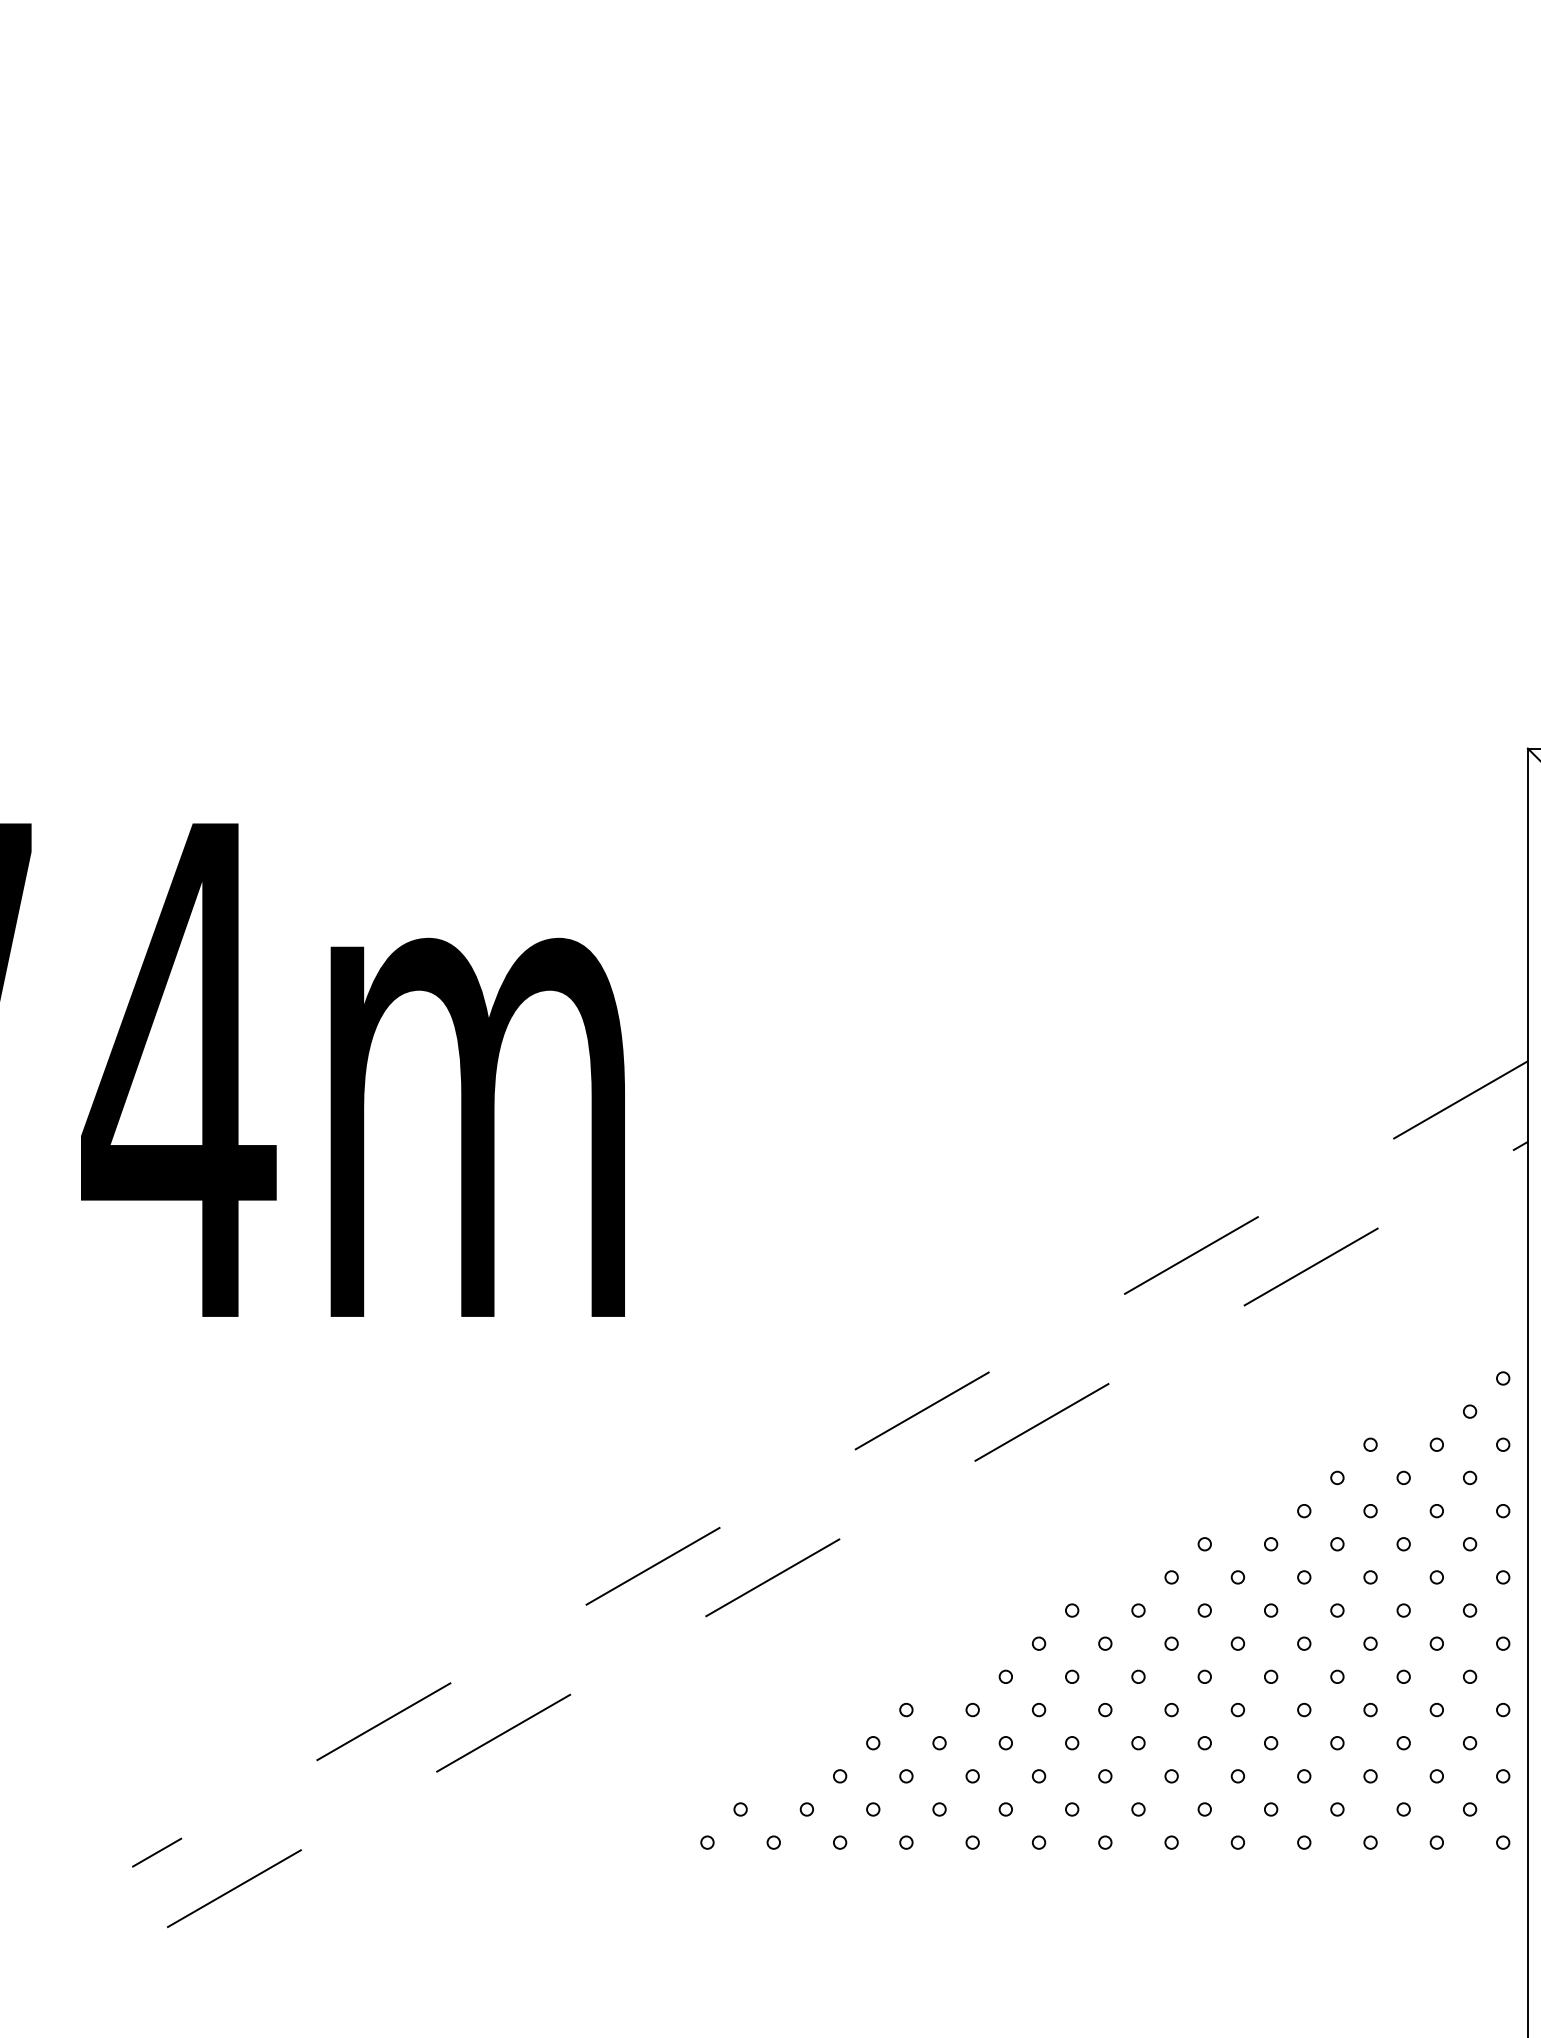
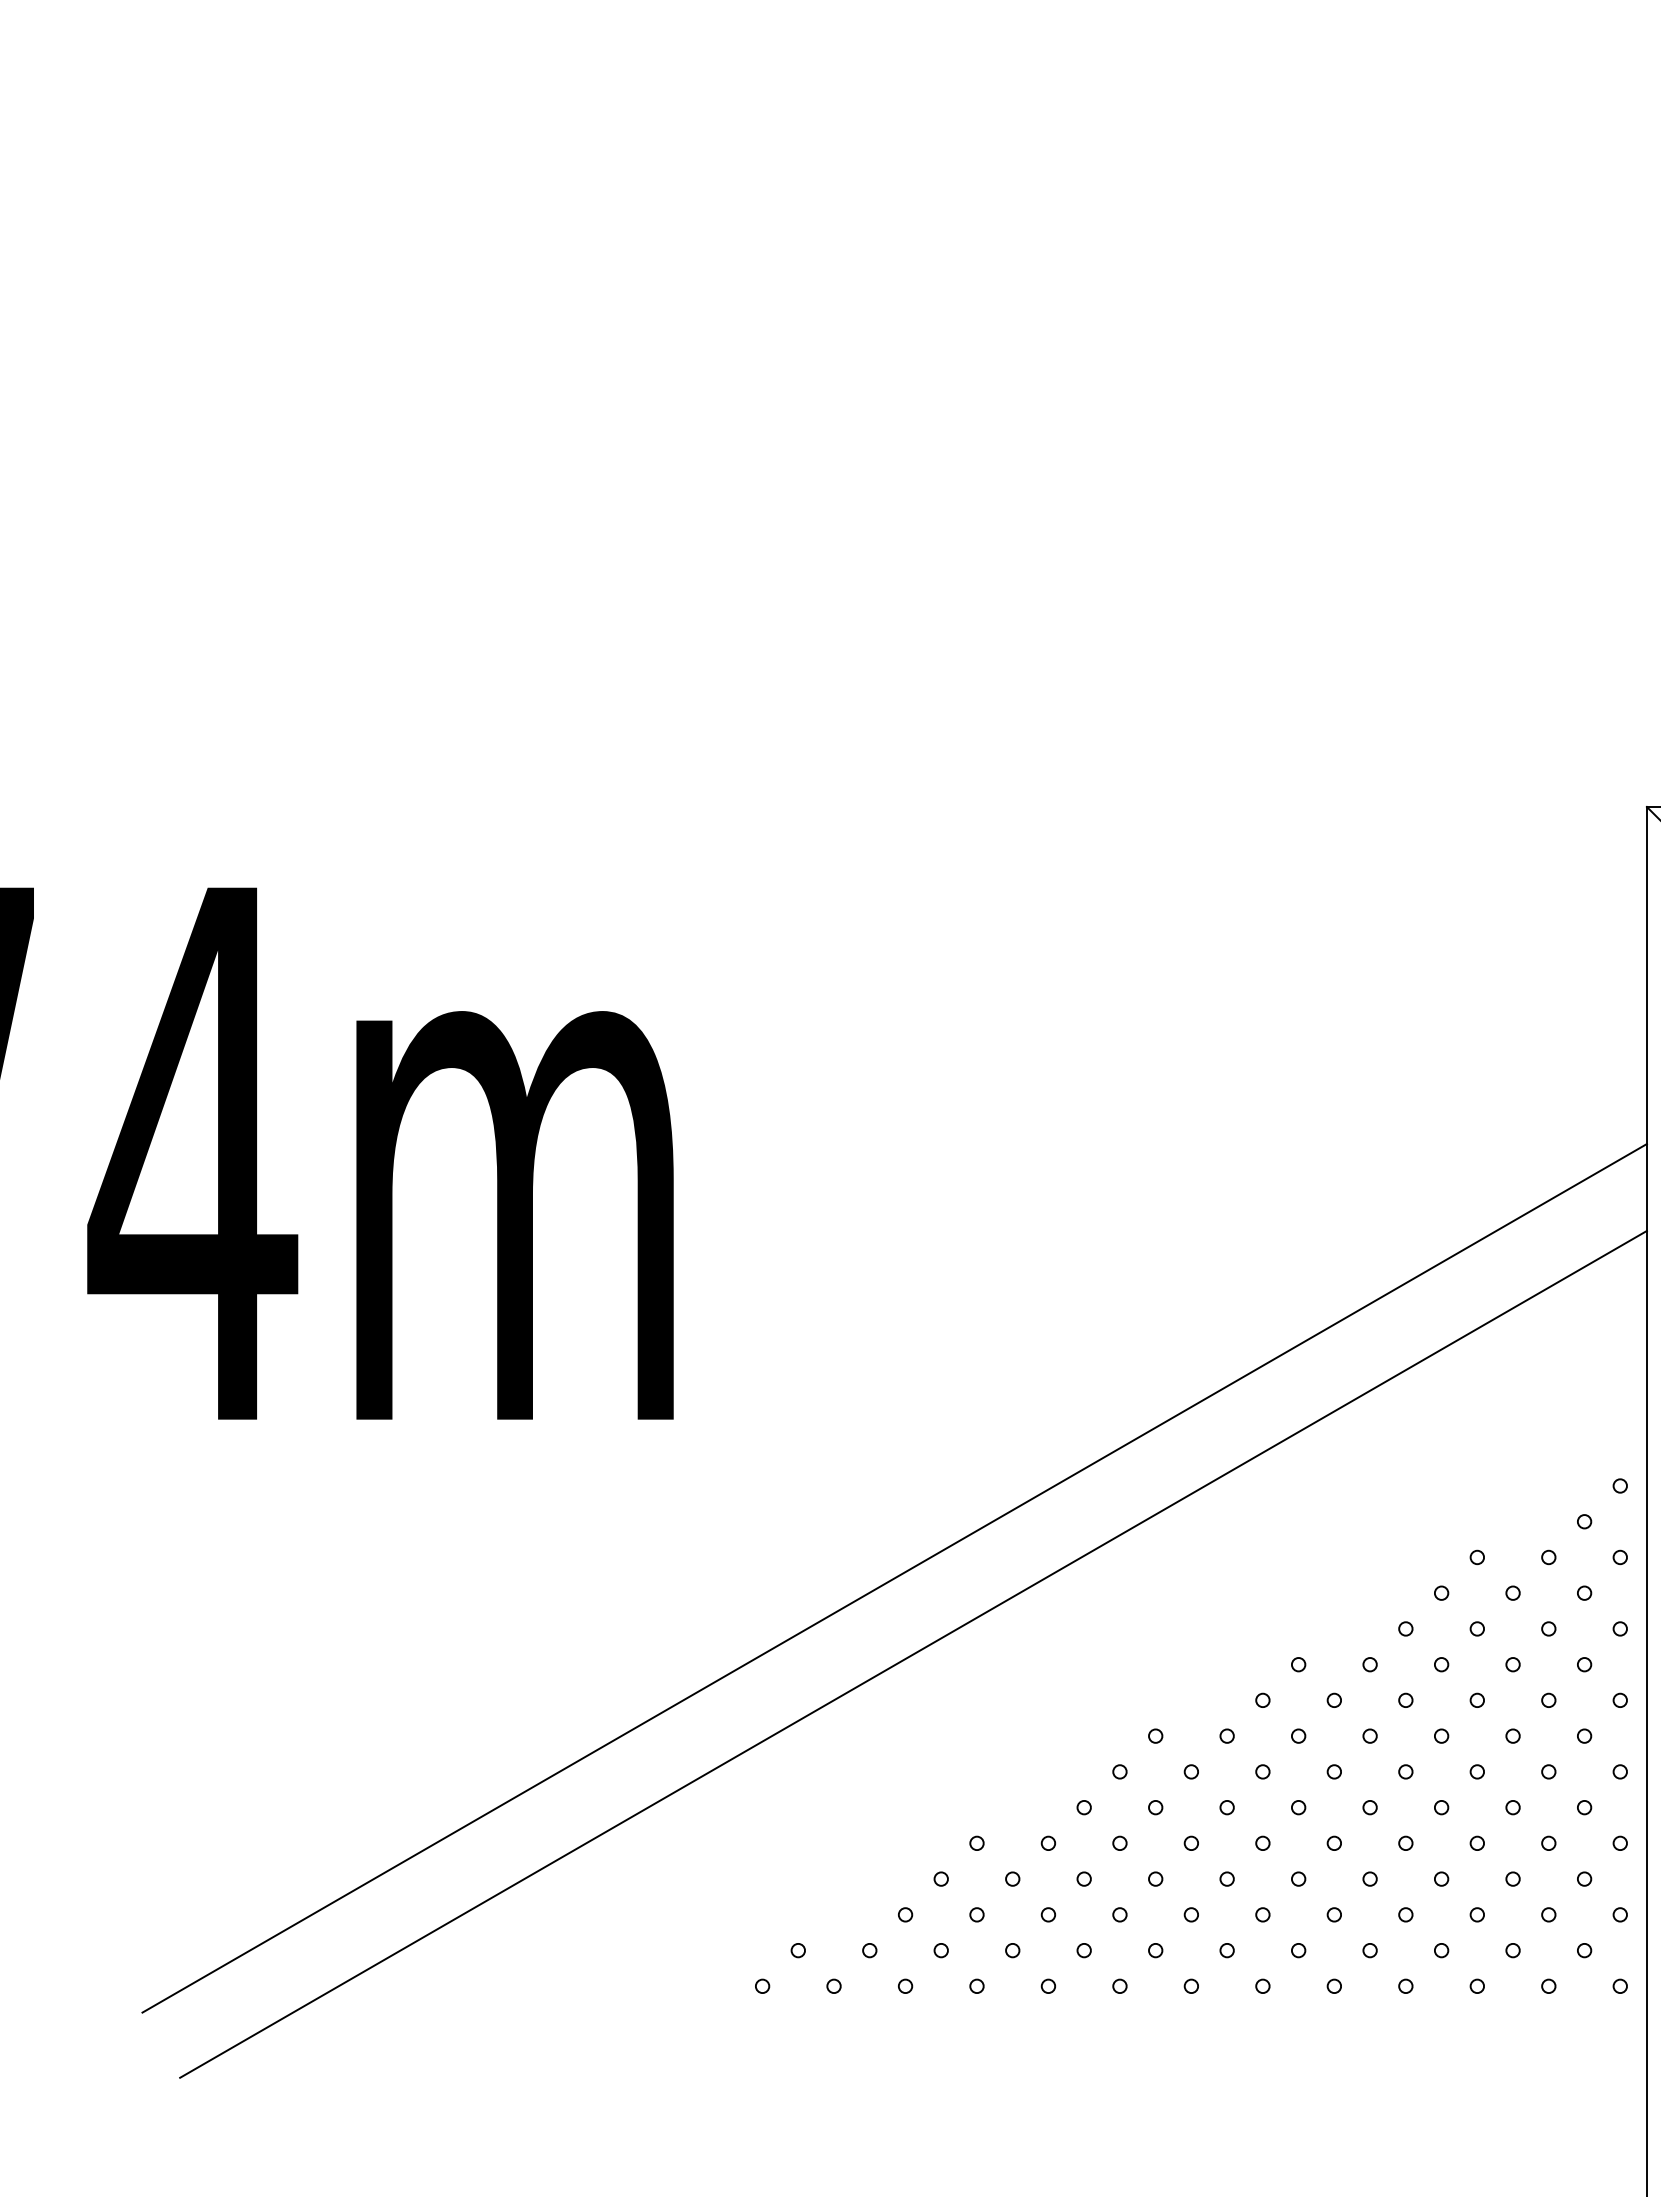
line: (829, 1464) -> (894, 1578), dashed -> solid
line: (847, 1534) -> (913, 1654), dashed -> solid

